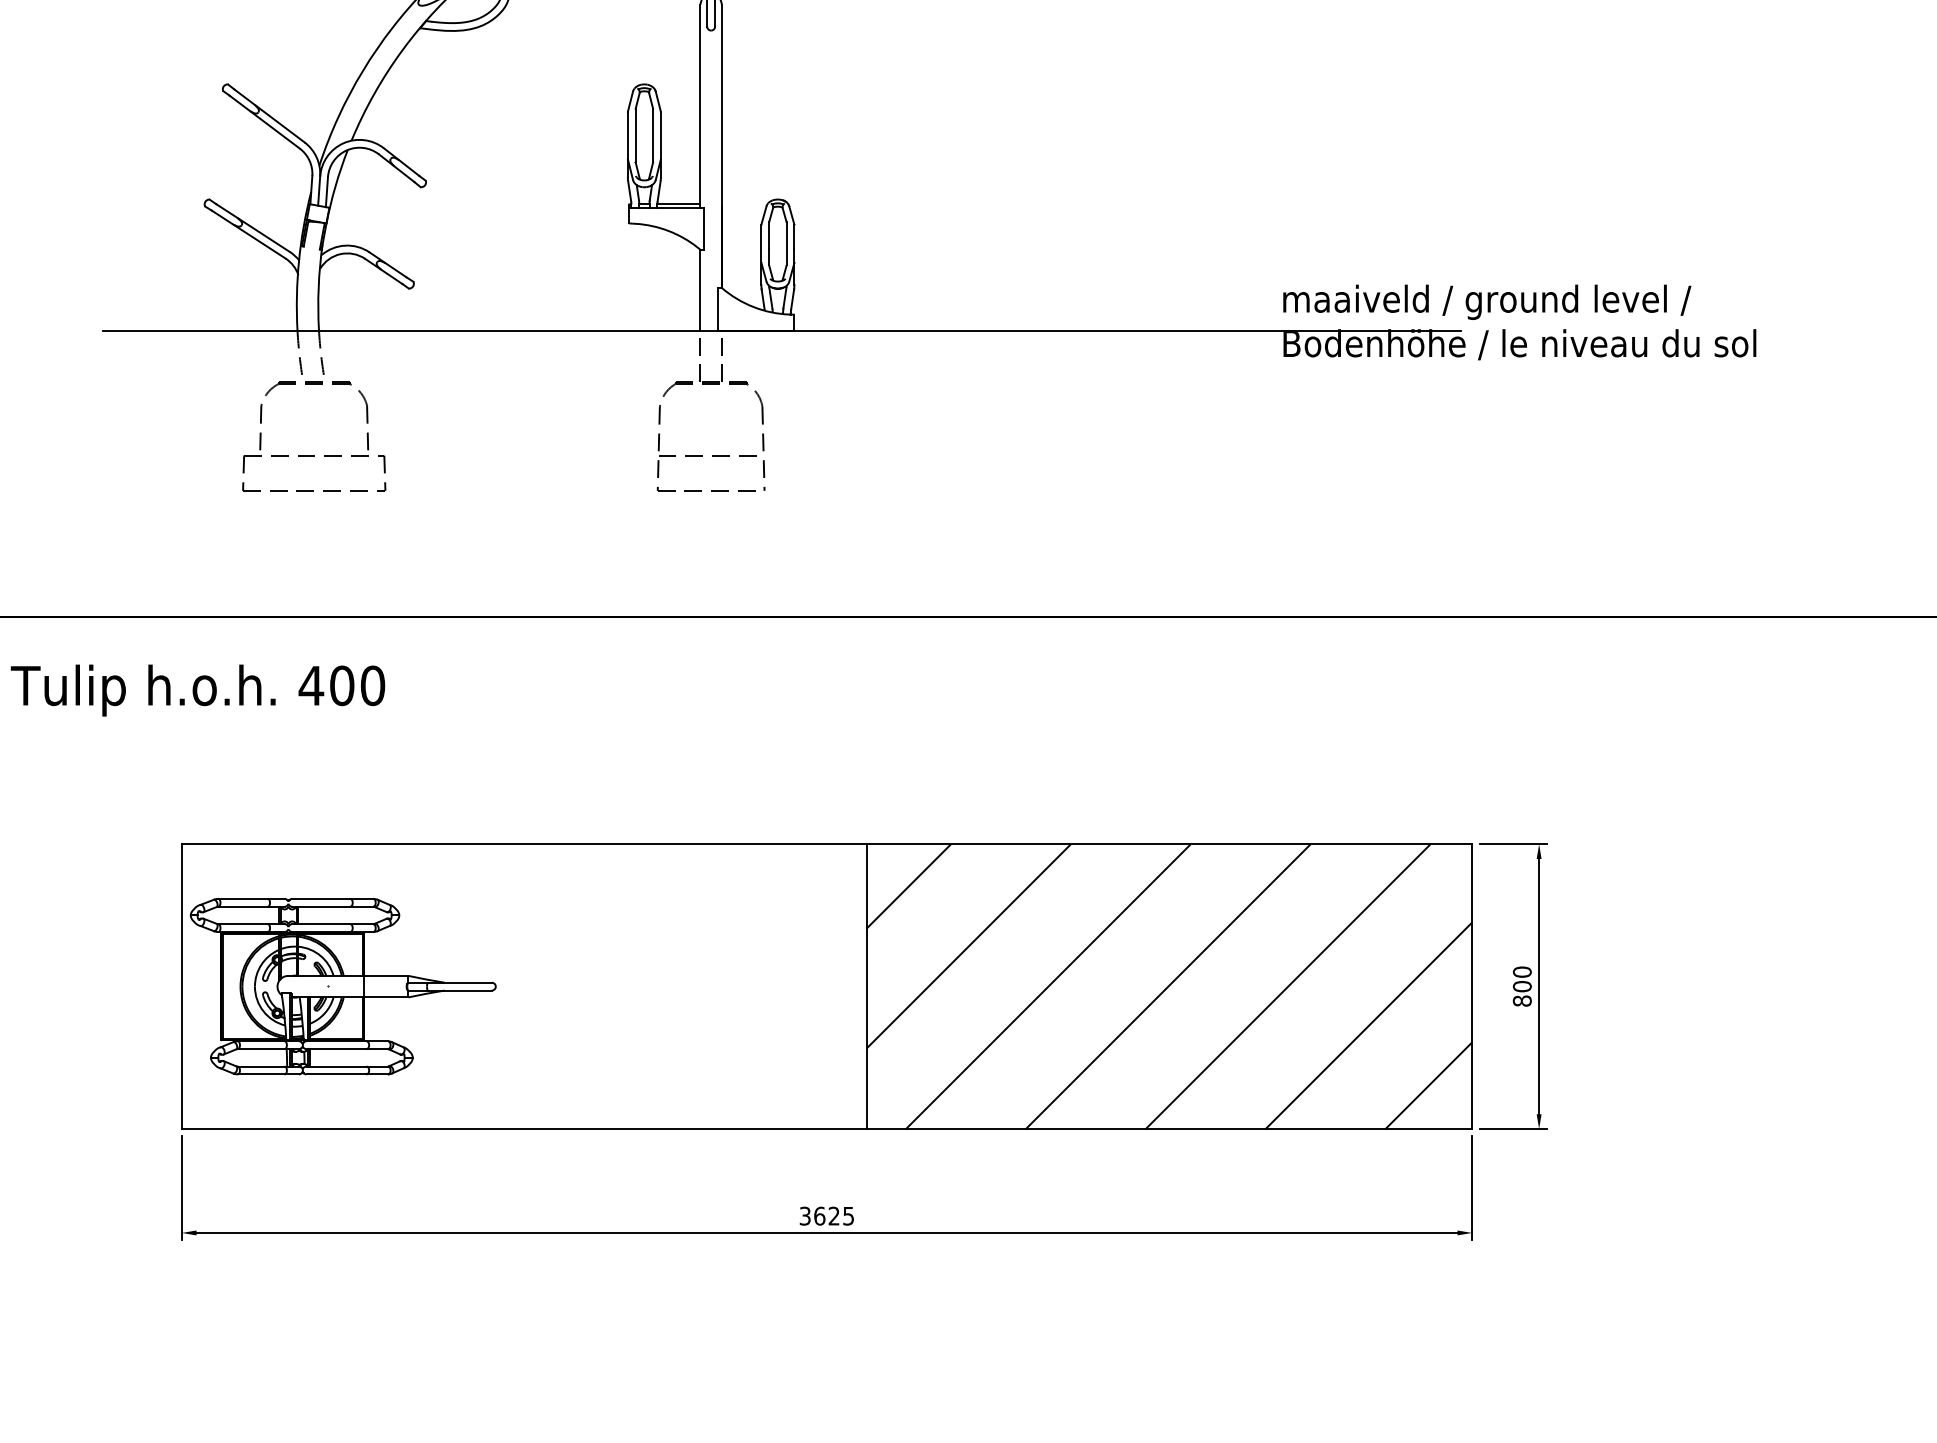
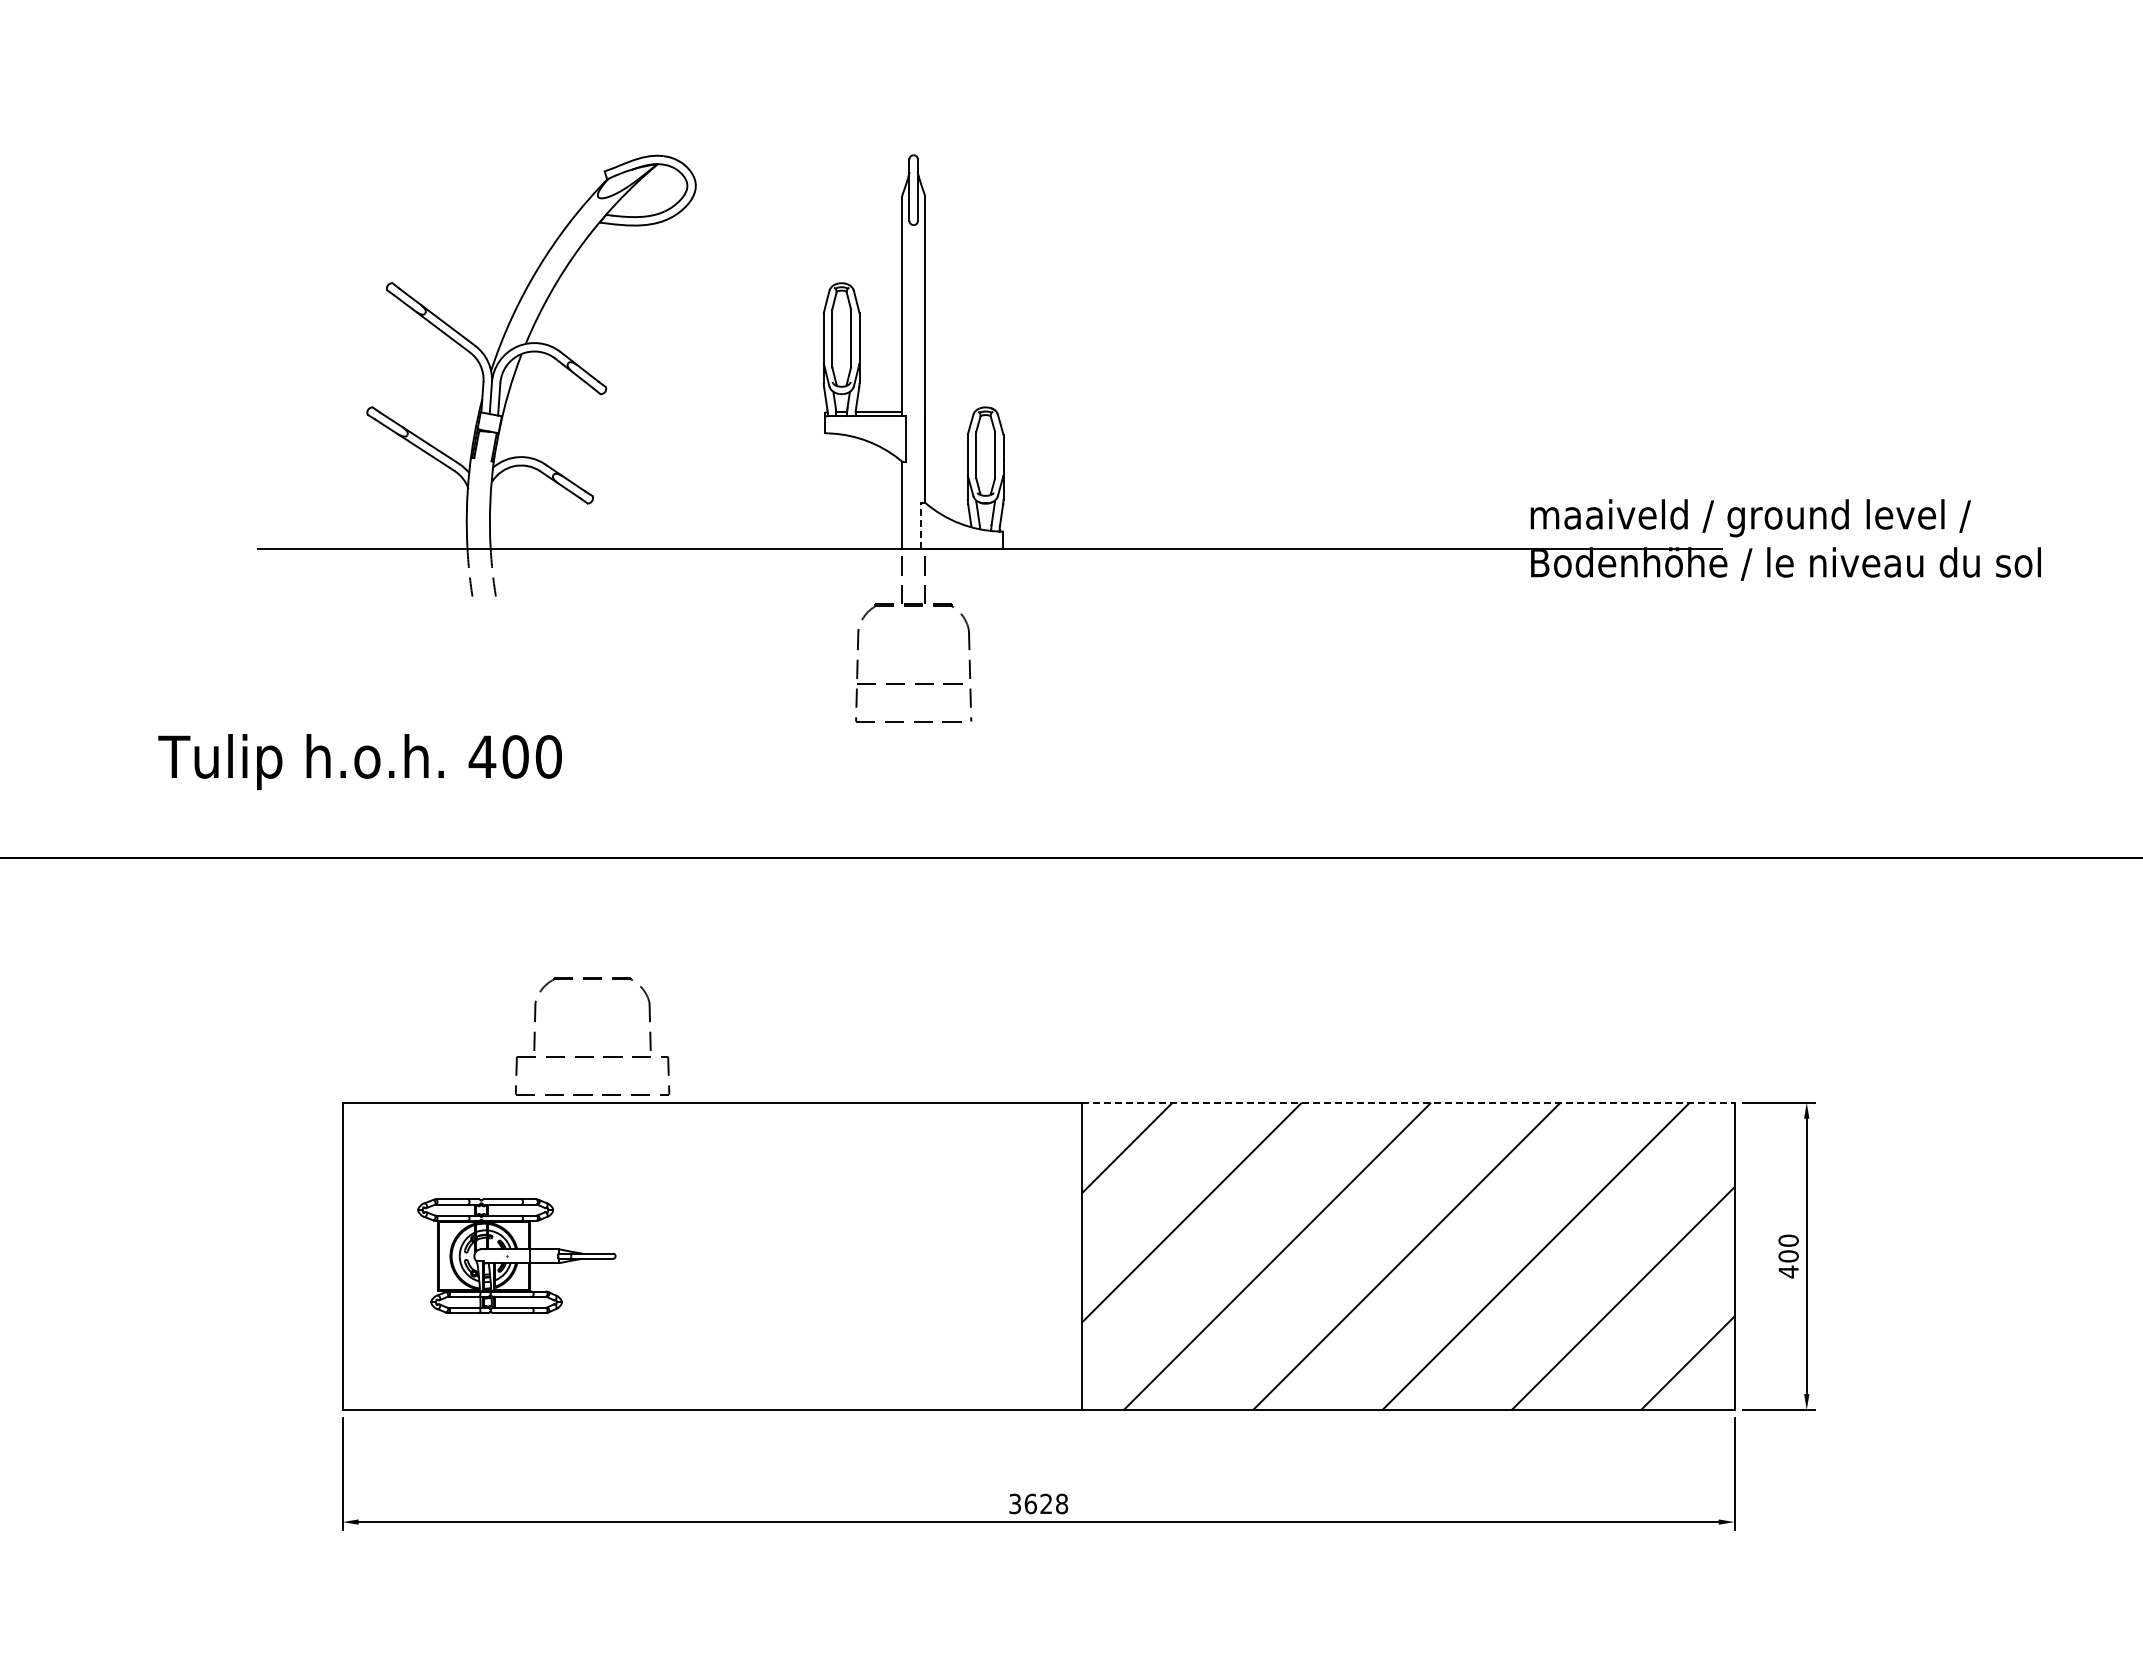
line: (718, 309) -> (921, 525), solid -> dashed
part: (314, 455) -> (592, 1056), moved
text: (197, 690) -> (359, 761), moved
line: (1169, 843) -> (1408, 1102), solid -> dashed
part: (342, 985) -> (516, 1255), size x0.6
text: (1522, 1000) -> (1788, 1271), 800 -> 400
text: (849, 1215) -> (1062, 1503), 3625 -> 3628

